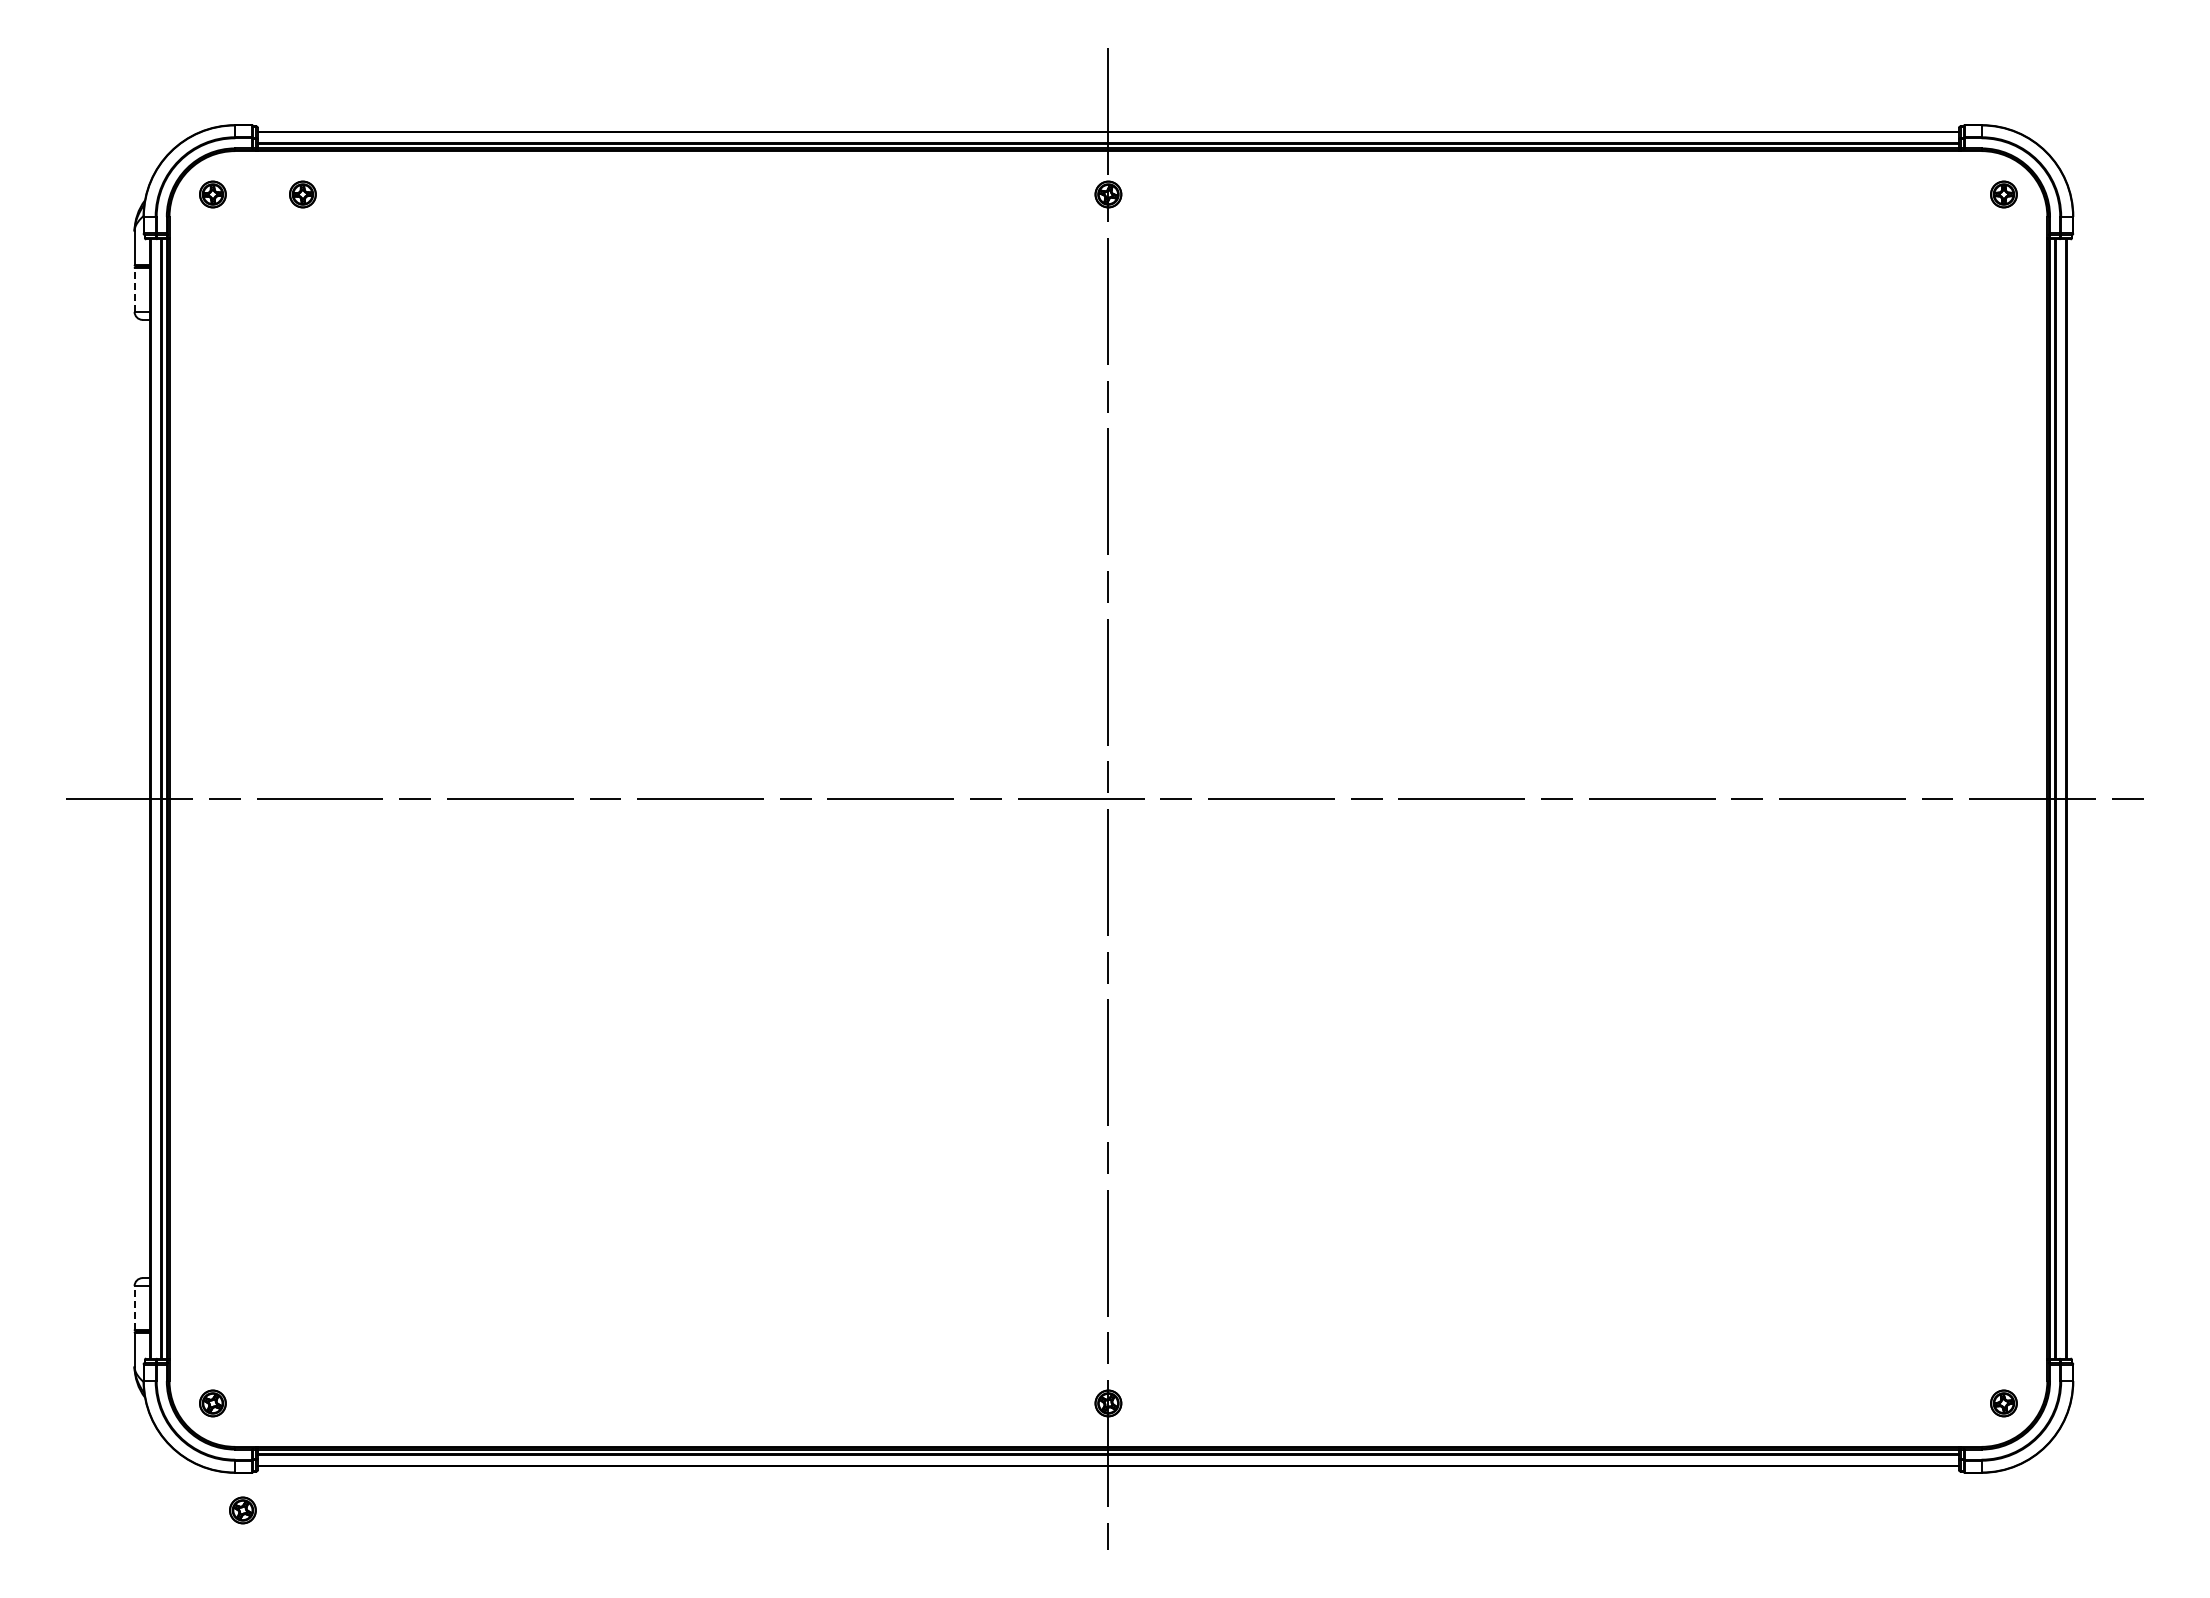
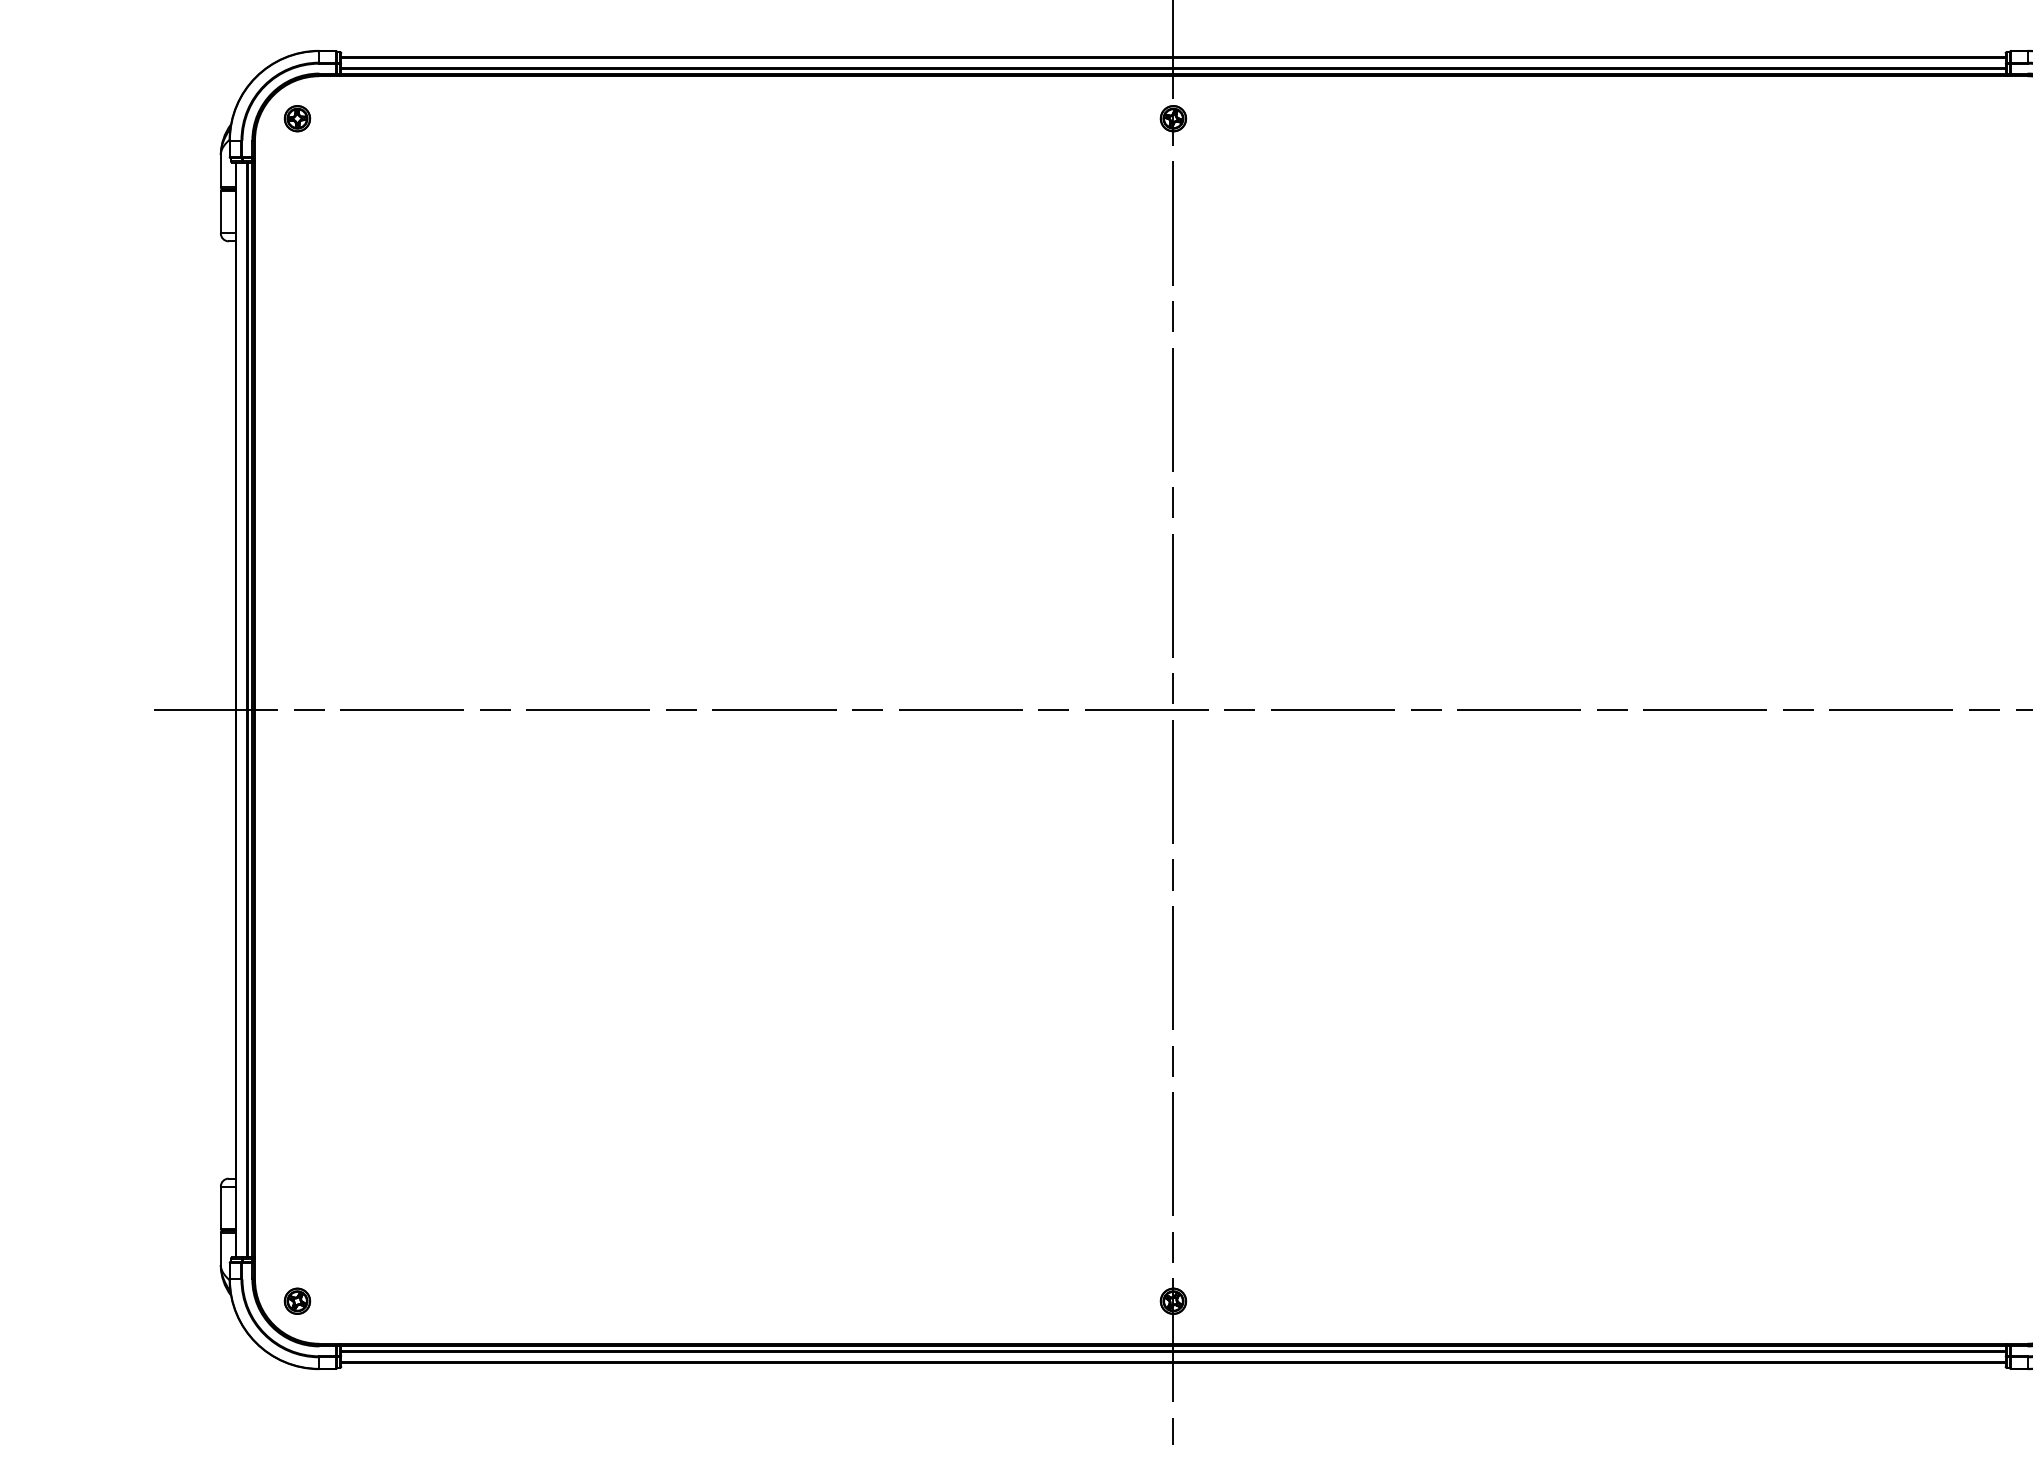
part: (302, 194) -> (385, 118), removed
line: (134, 290) -> (220, 212), dashed -> solid
line: (134, 1307) -> (220, 1207), dashed -> solid
part: (242, 1510) -> (326, 1405), removed

